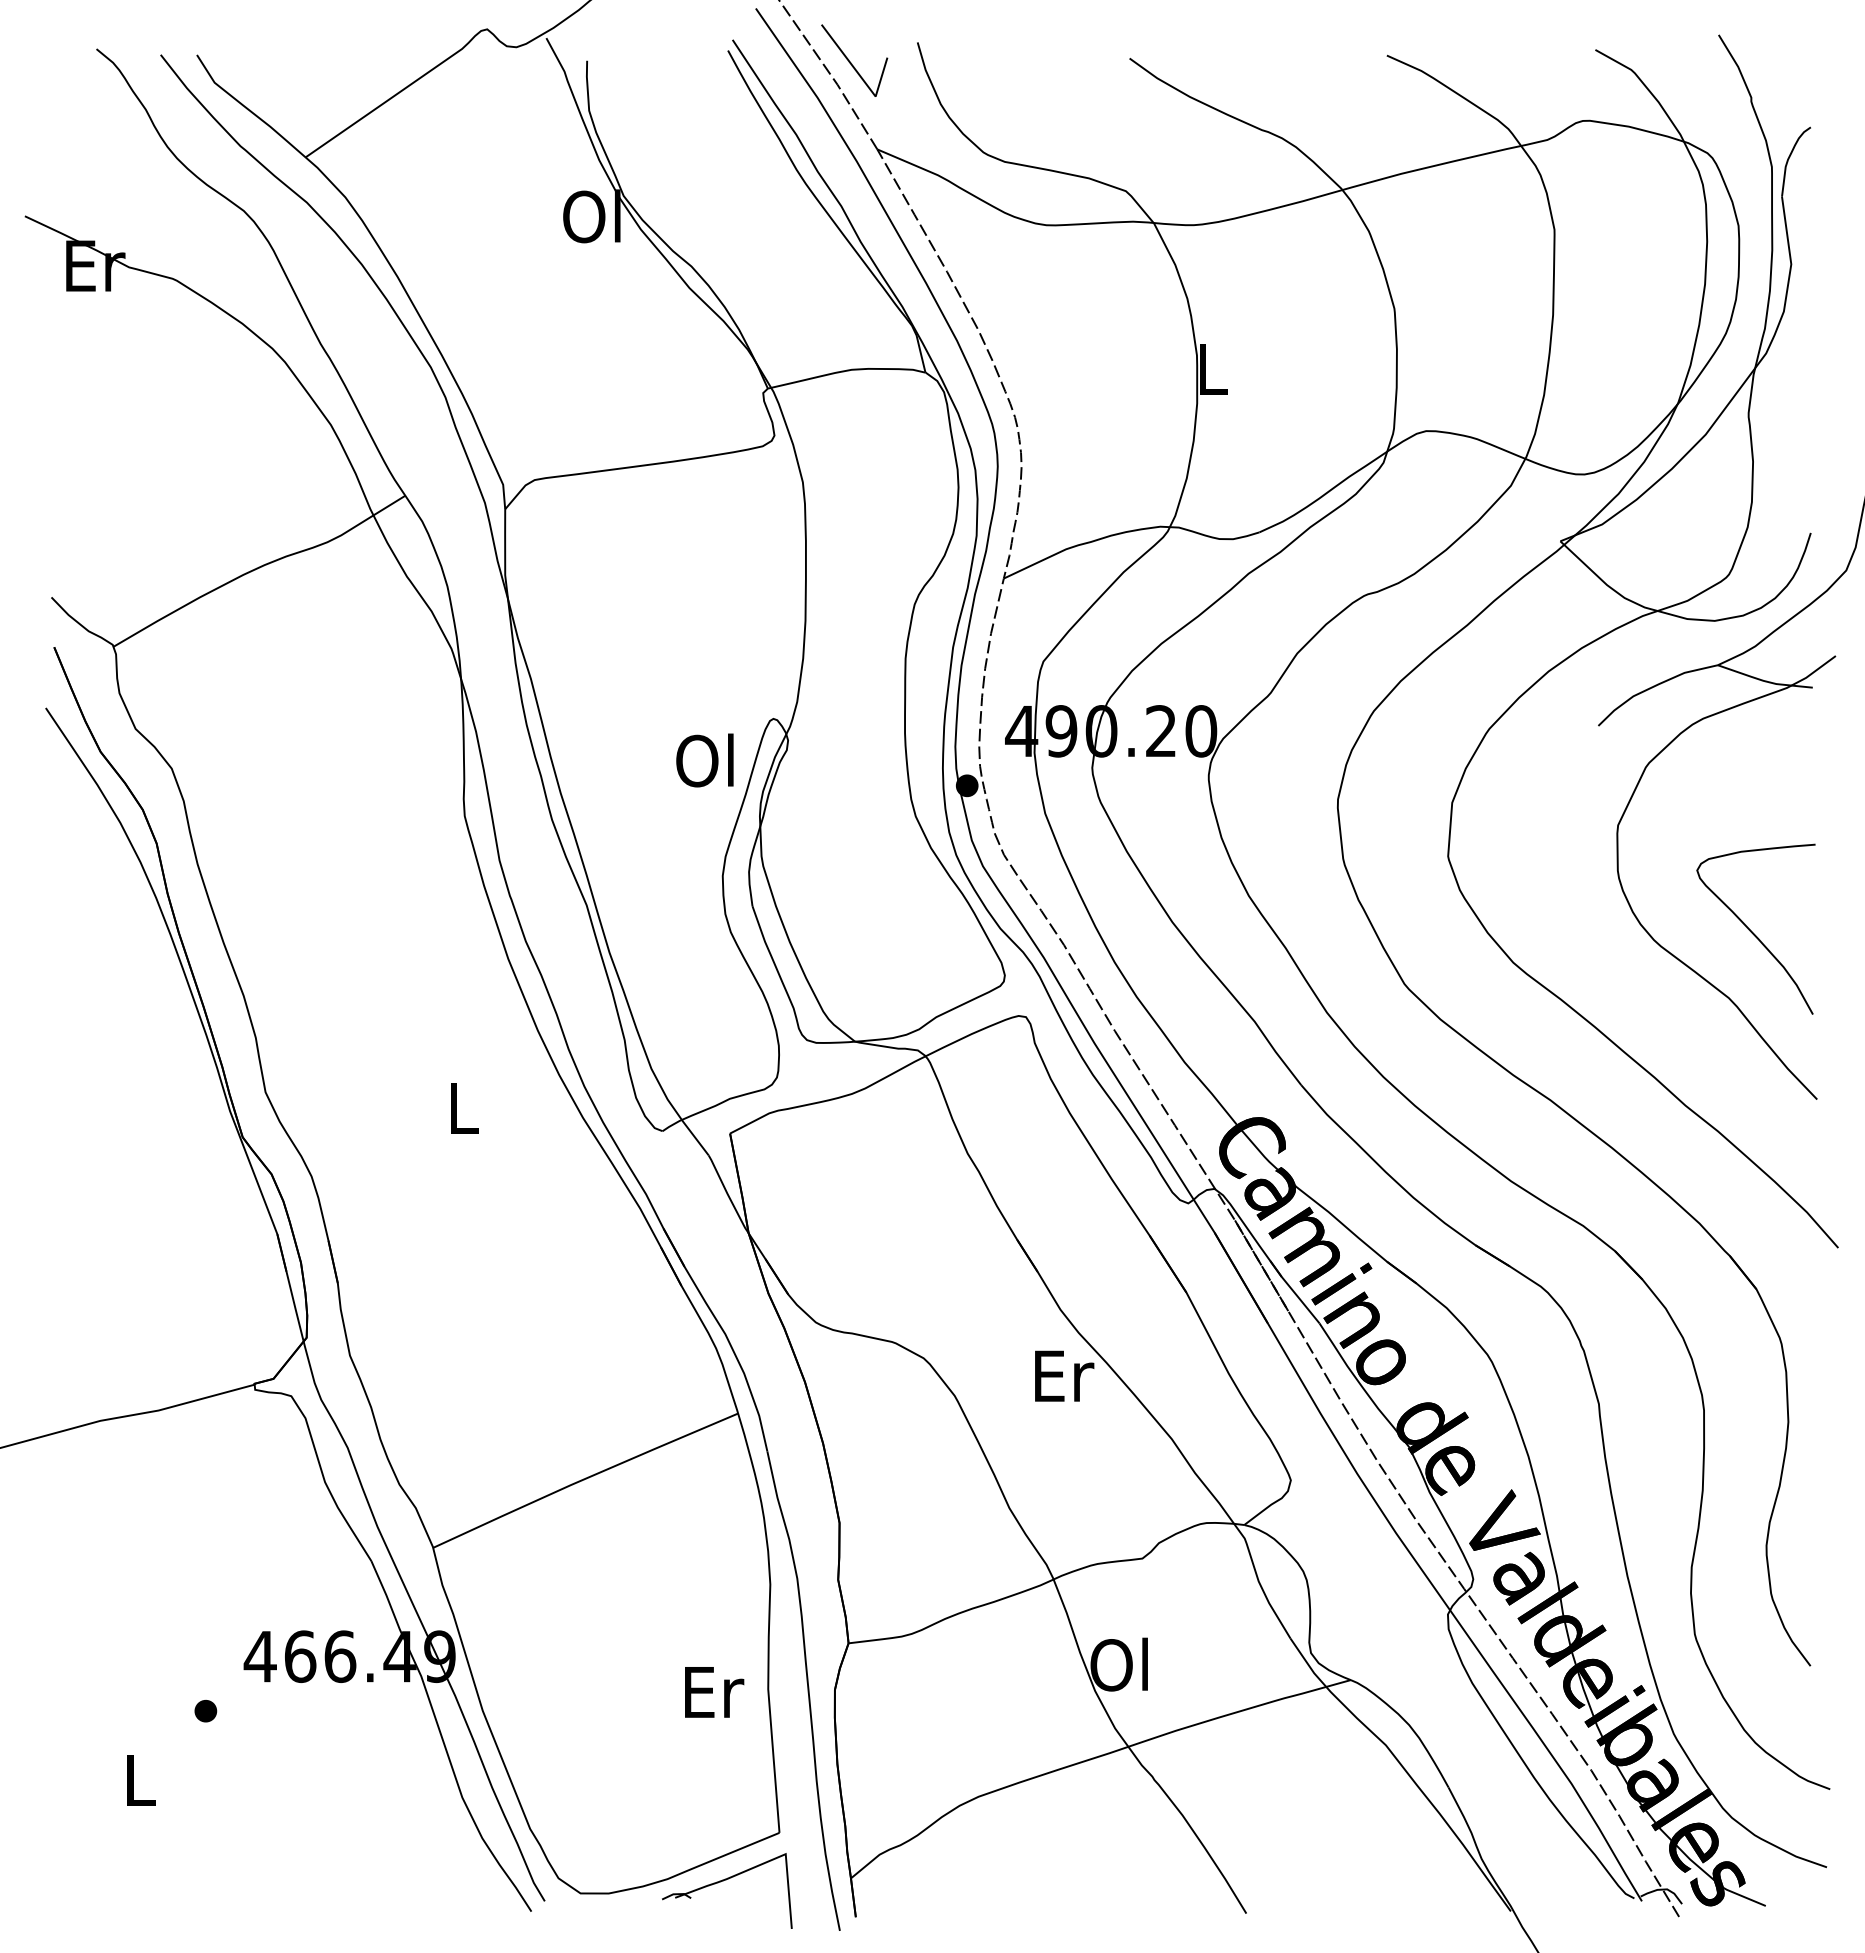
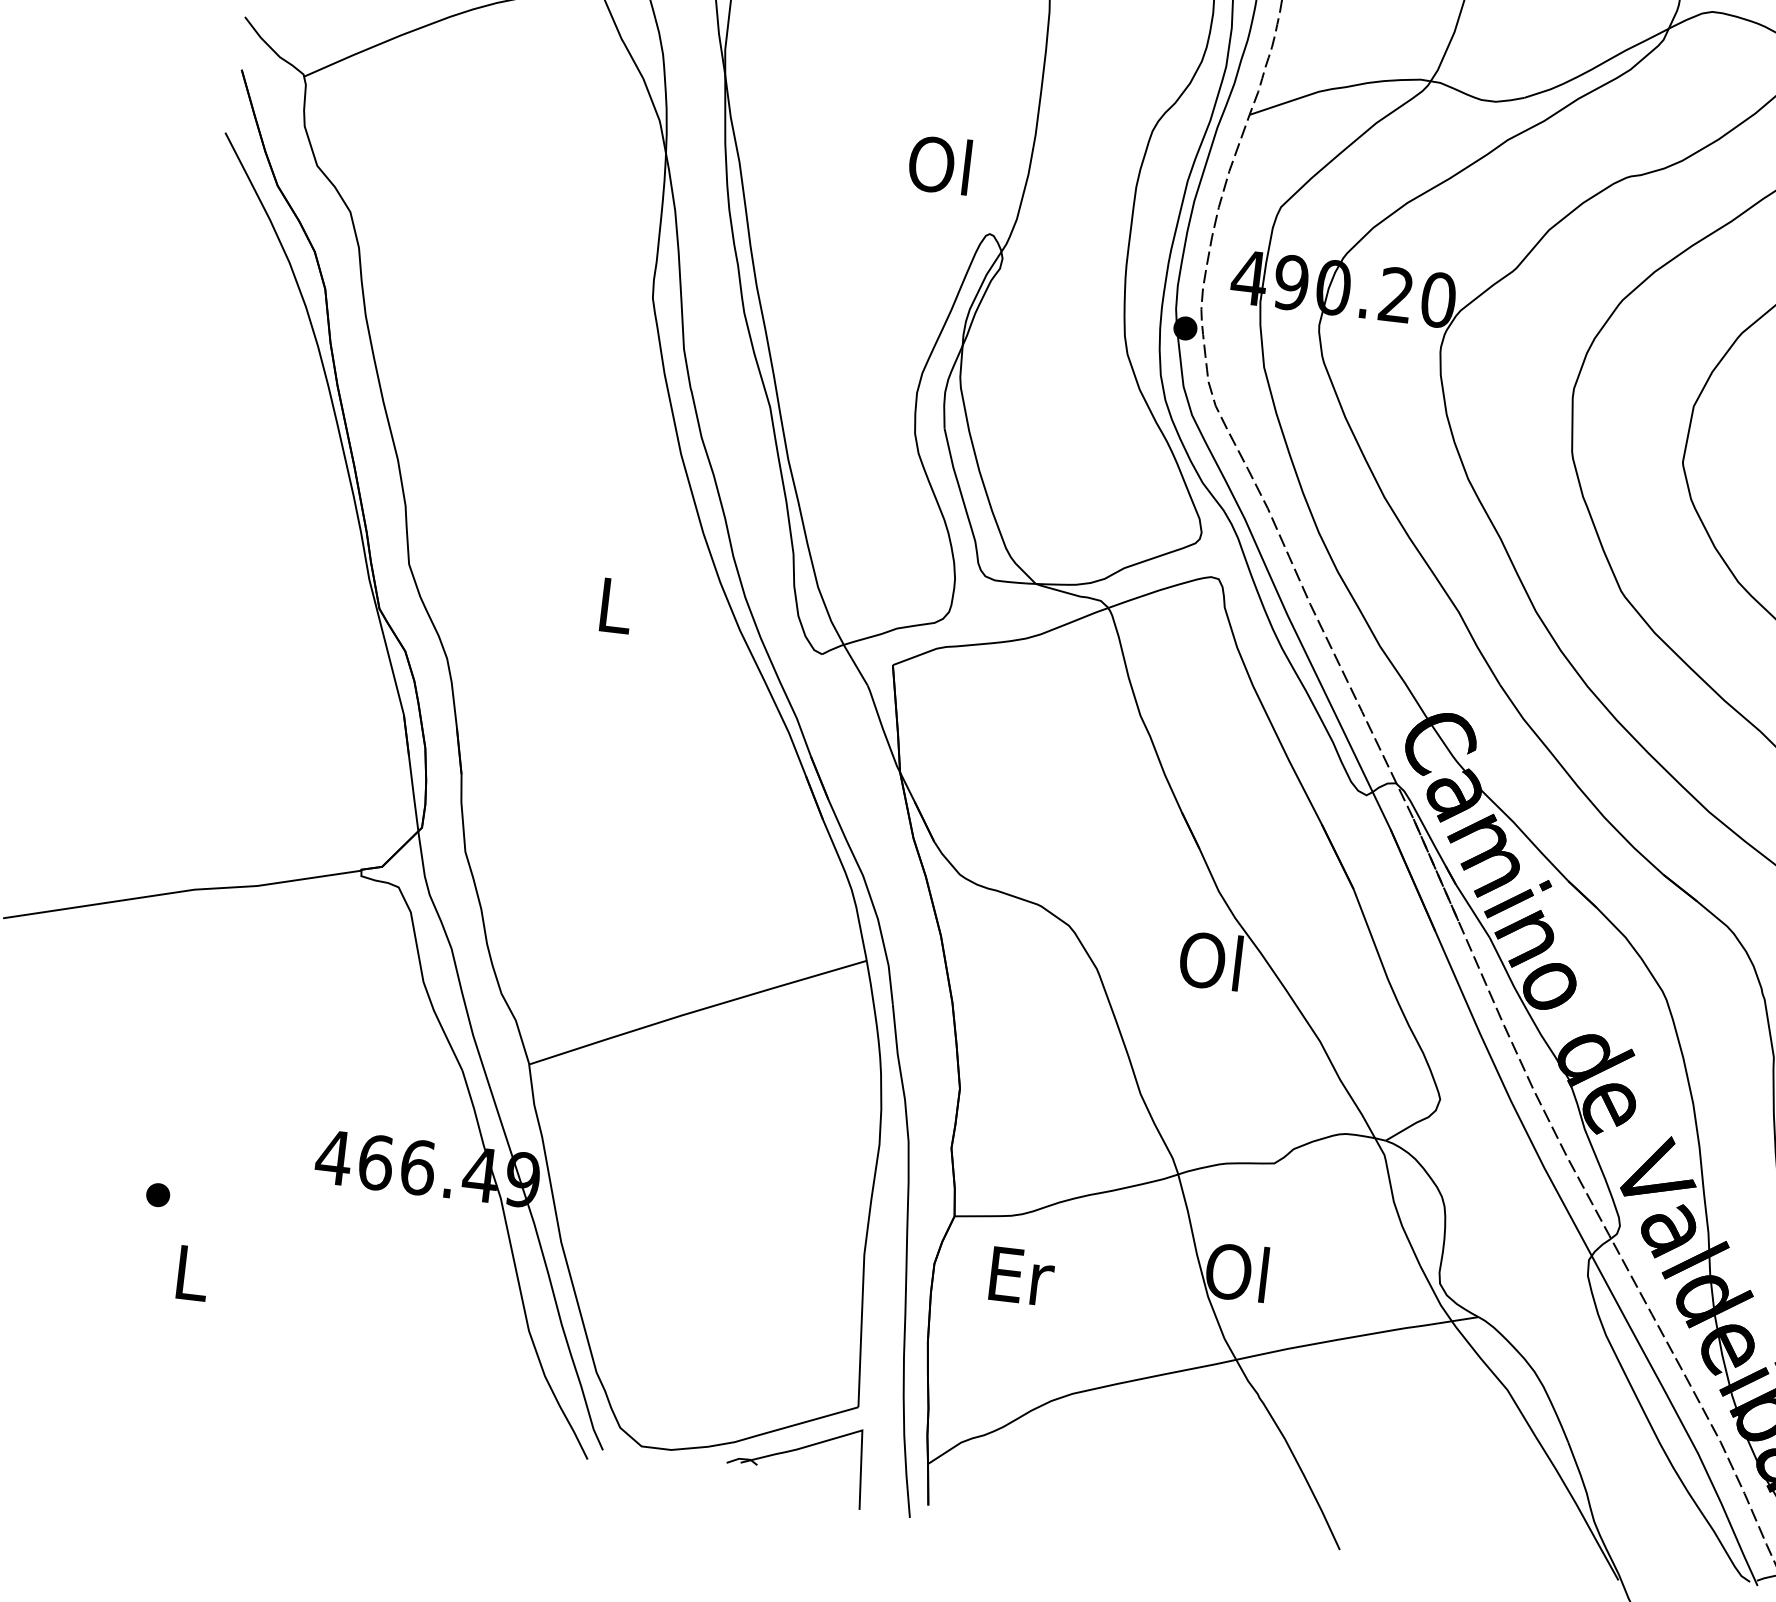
text: (704, 760) -> (939, 164), moved
text: (1062, 1375) -> (1212, 960), Er -> Ol
text: (714, 1692) -> (1022, 1276), moved
part: (205, 1711) -> (157, 1195), moved

